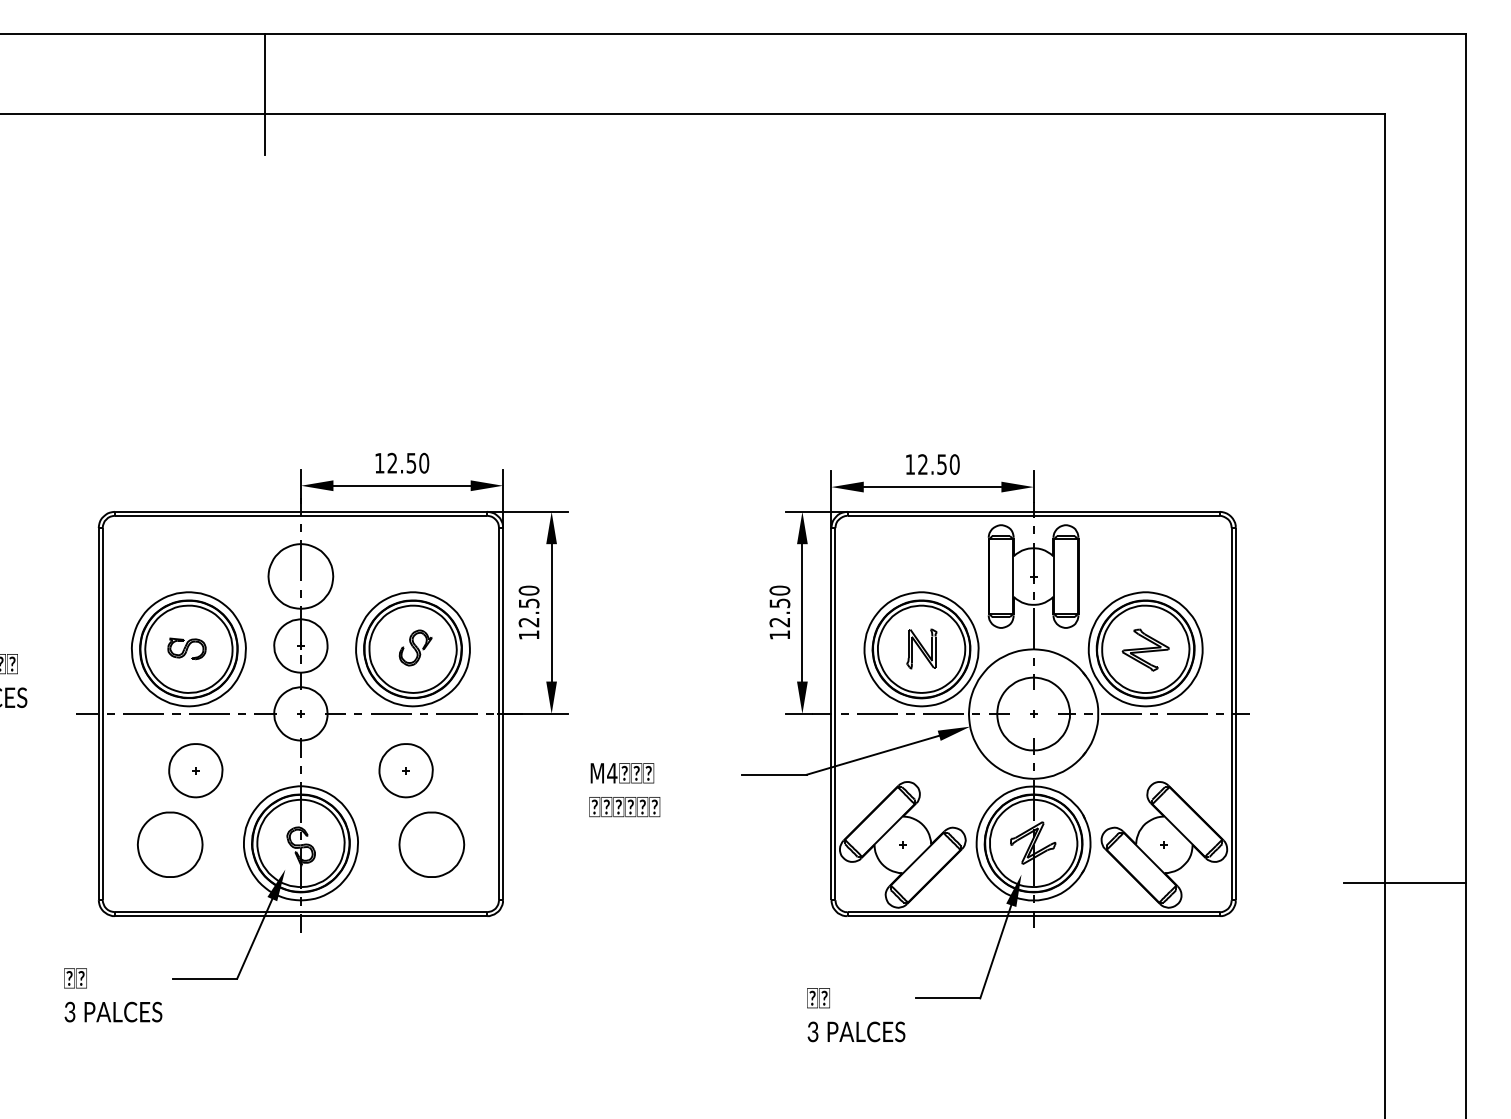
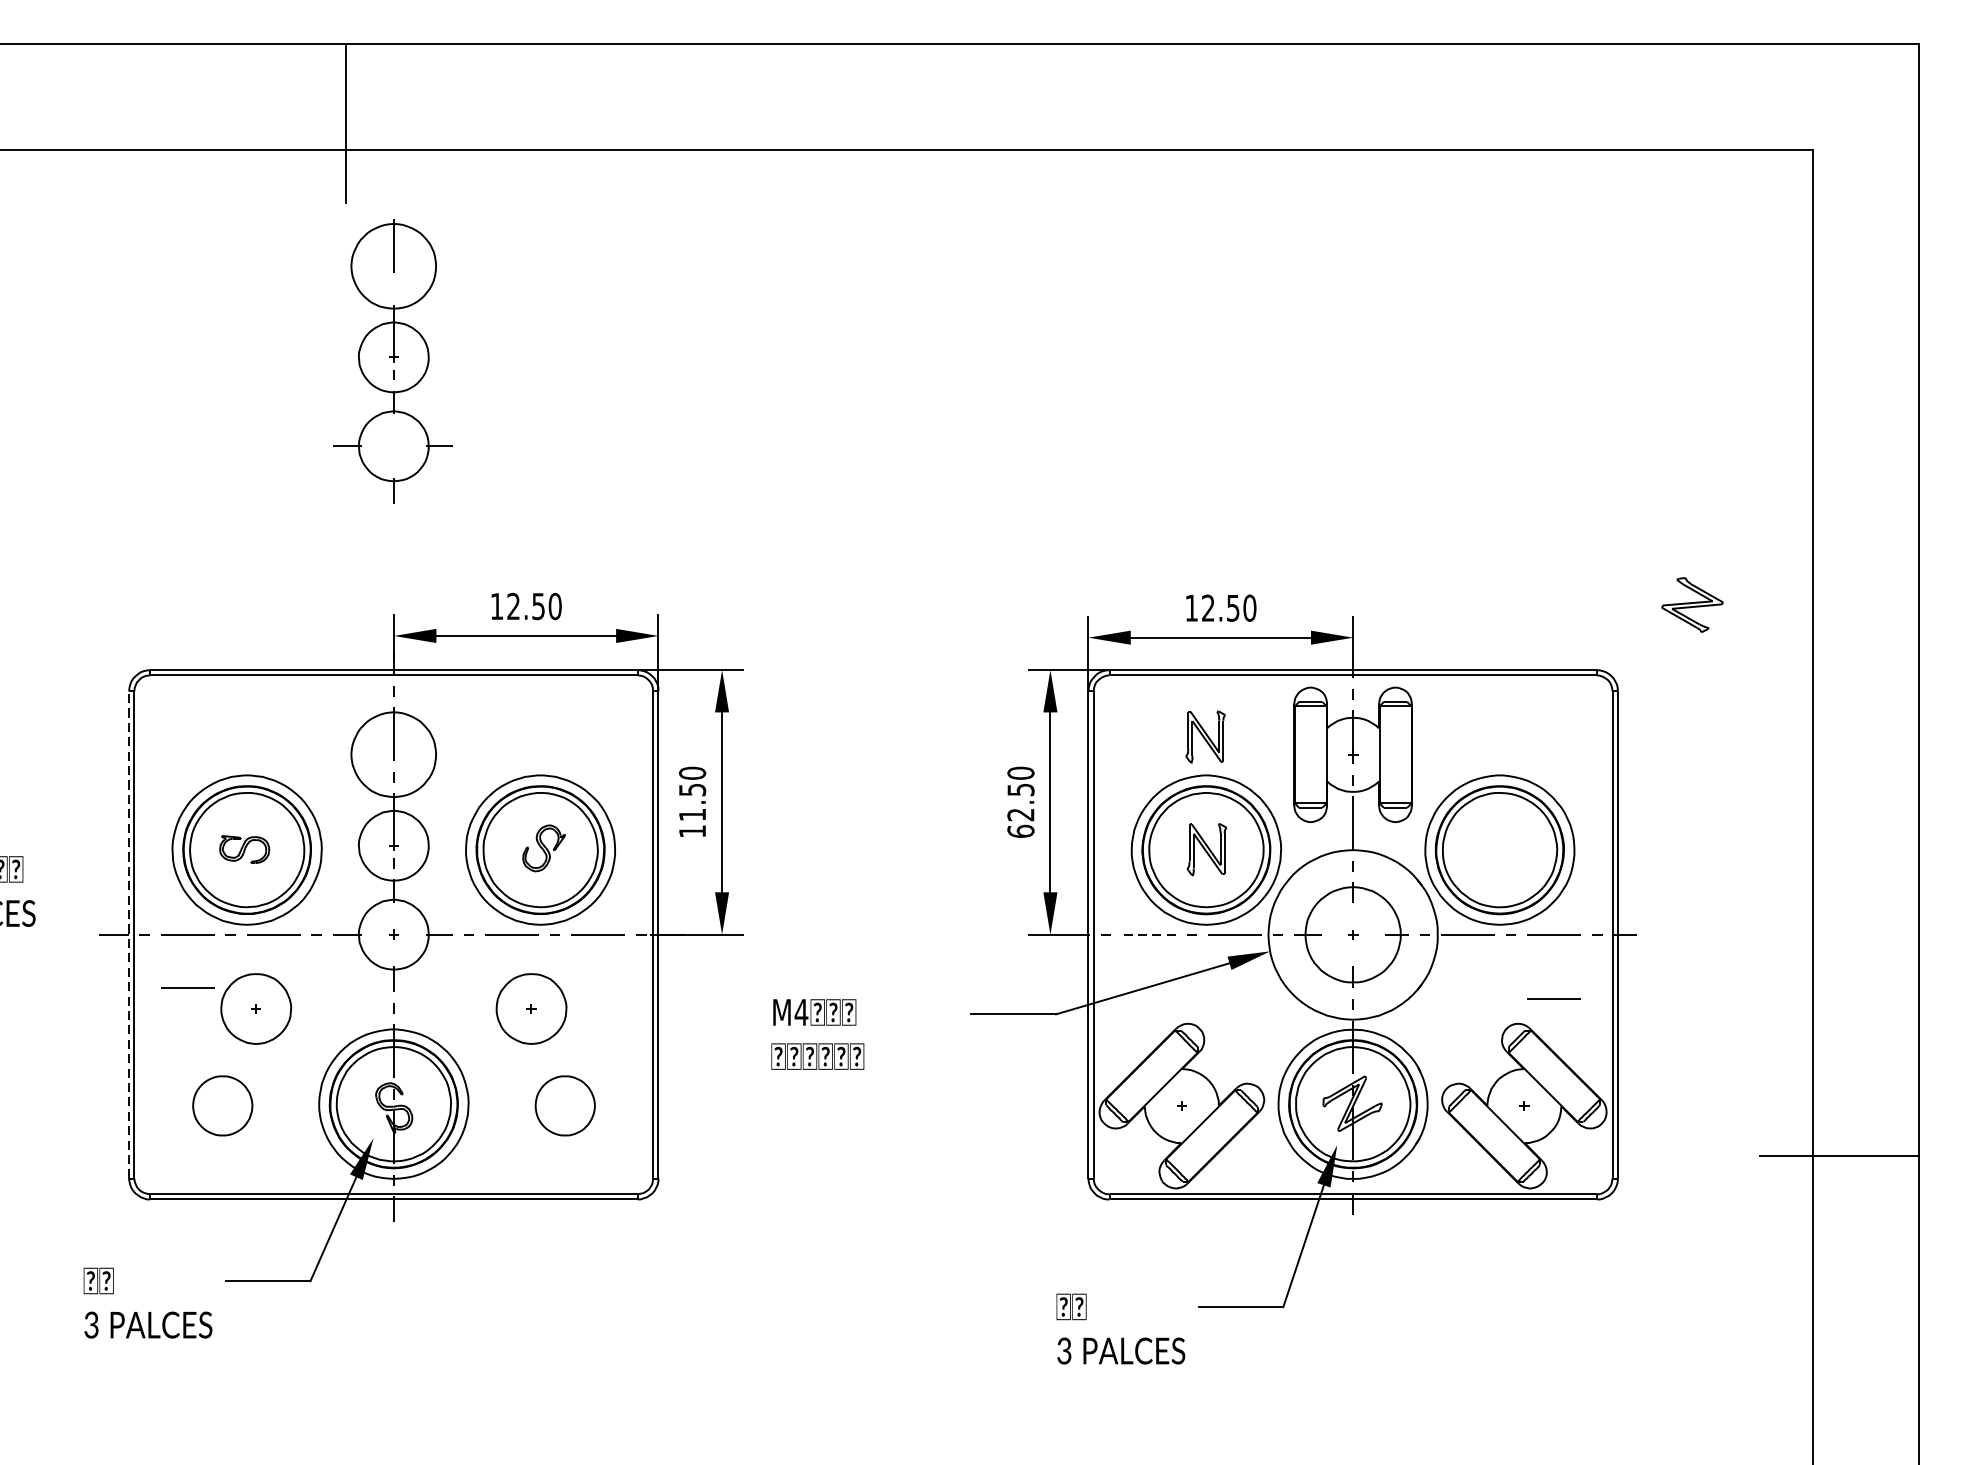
part: (299, 275) -> (391, 360), added
part: (920, 562) -> (1205, 736), added
text: (528, 622) -> (691, 814), 12.50 -> 11.50
text: (779, 634) -> (1020, 830), 12.50 -> 62.50
part: (1145, 649) -> (1692, 604), moved
line: (98, 713) -> (128, 934), solid -> dashed
line: (877, 713) -> (1148, 934), solid -> dashed
line: (143, 754) -> (187, 987), added
line: (1187, 762) -> (1554, 998), added
part: (170, 844) -> (223, 1105), size x0.7
part: (431, 844) -> (564, 1105), size x0.7

